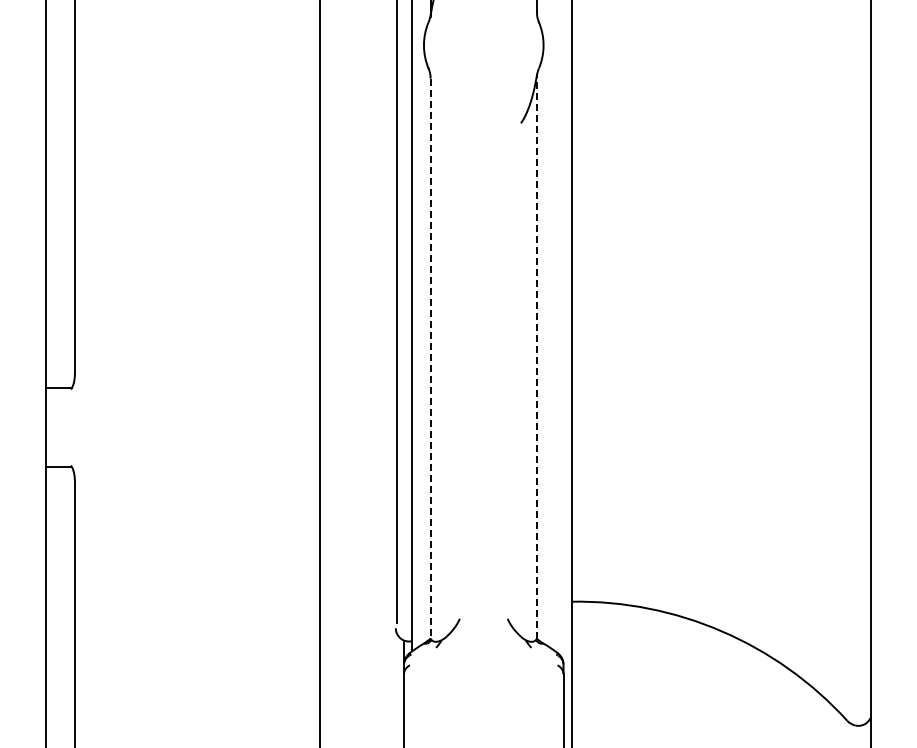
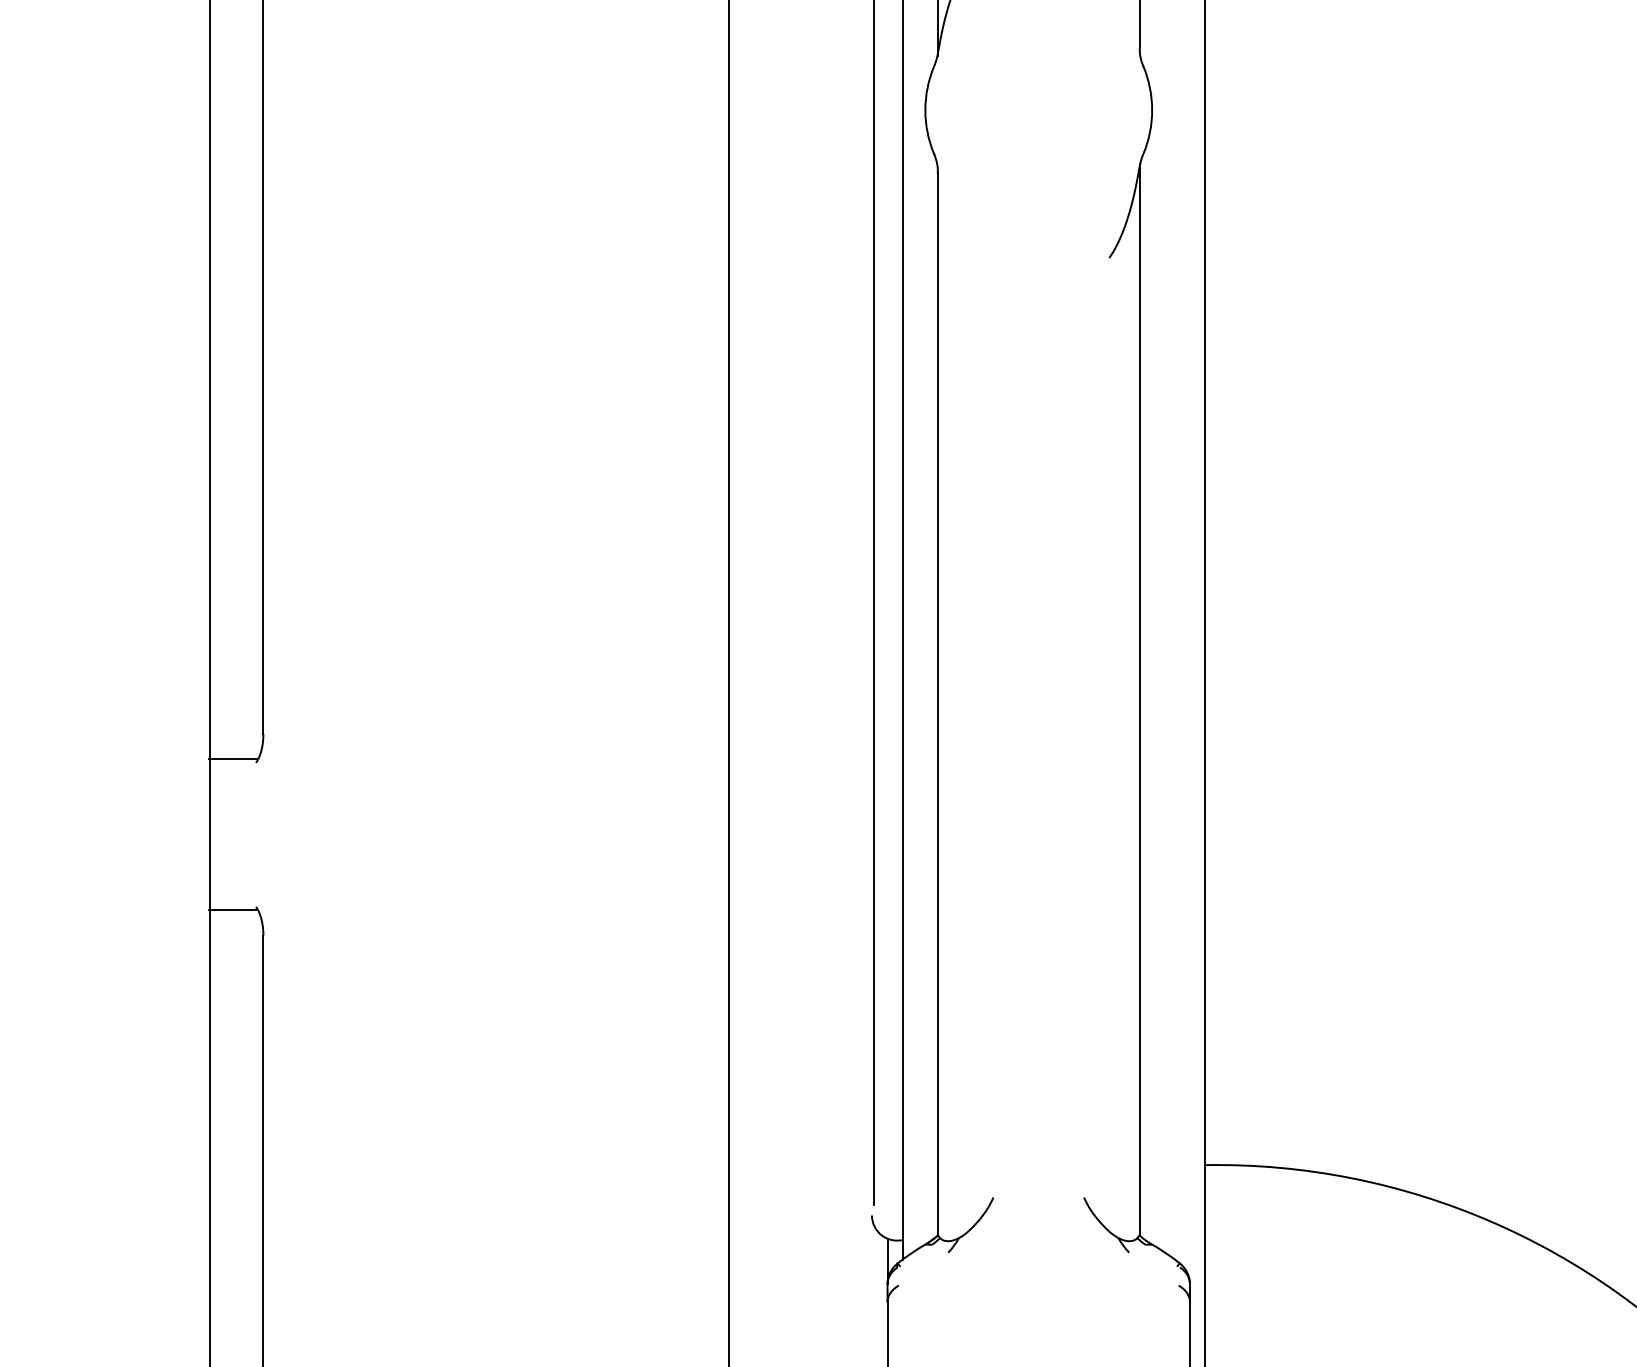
line: (536, 355) -> (1138, 698), dashed -> solid
line: (430, 359) -> (937, 705), dashed -> solid

